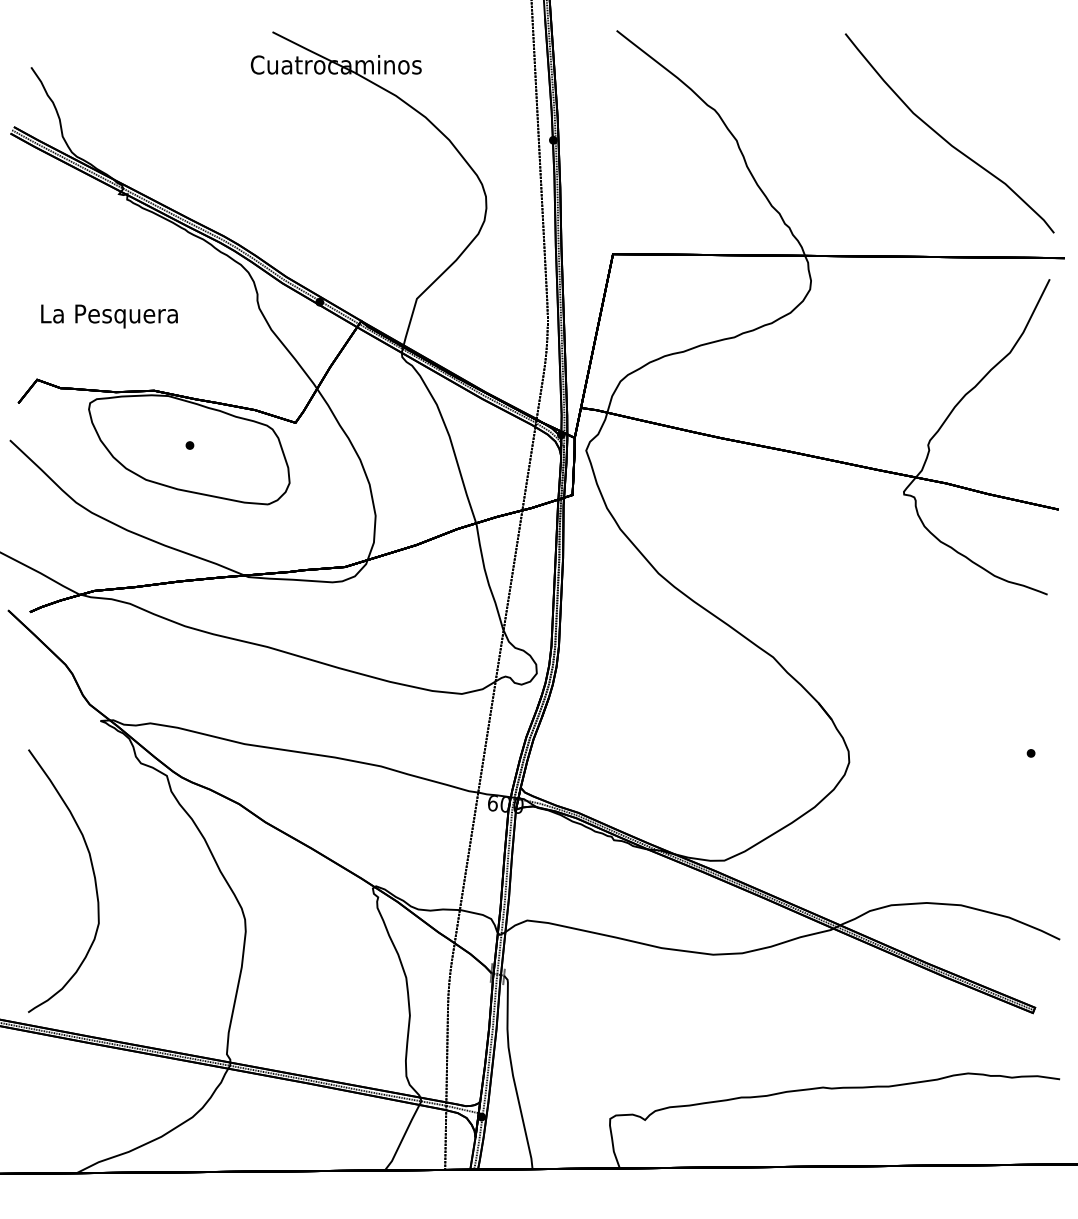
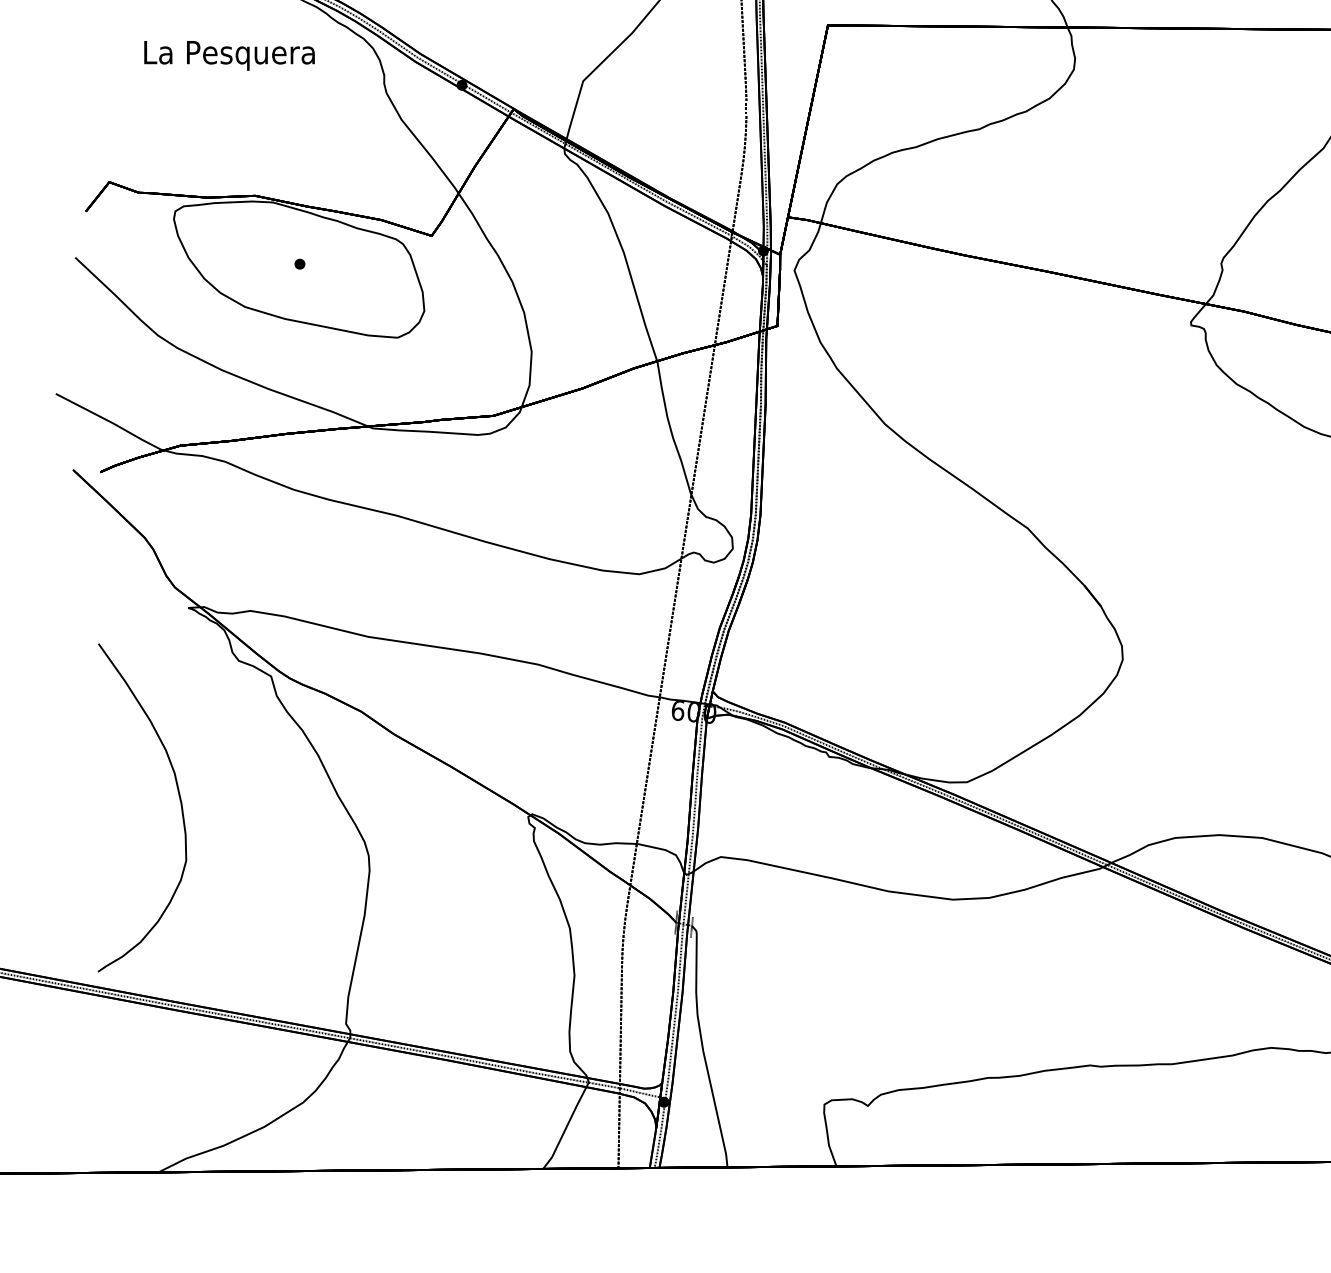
text: (109, 316) -> (229, 55), moved

